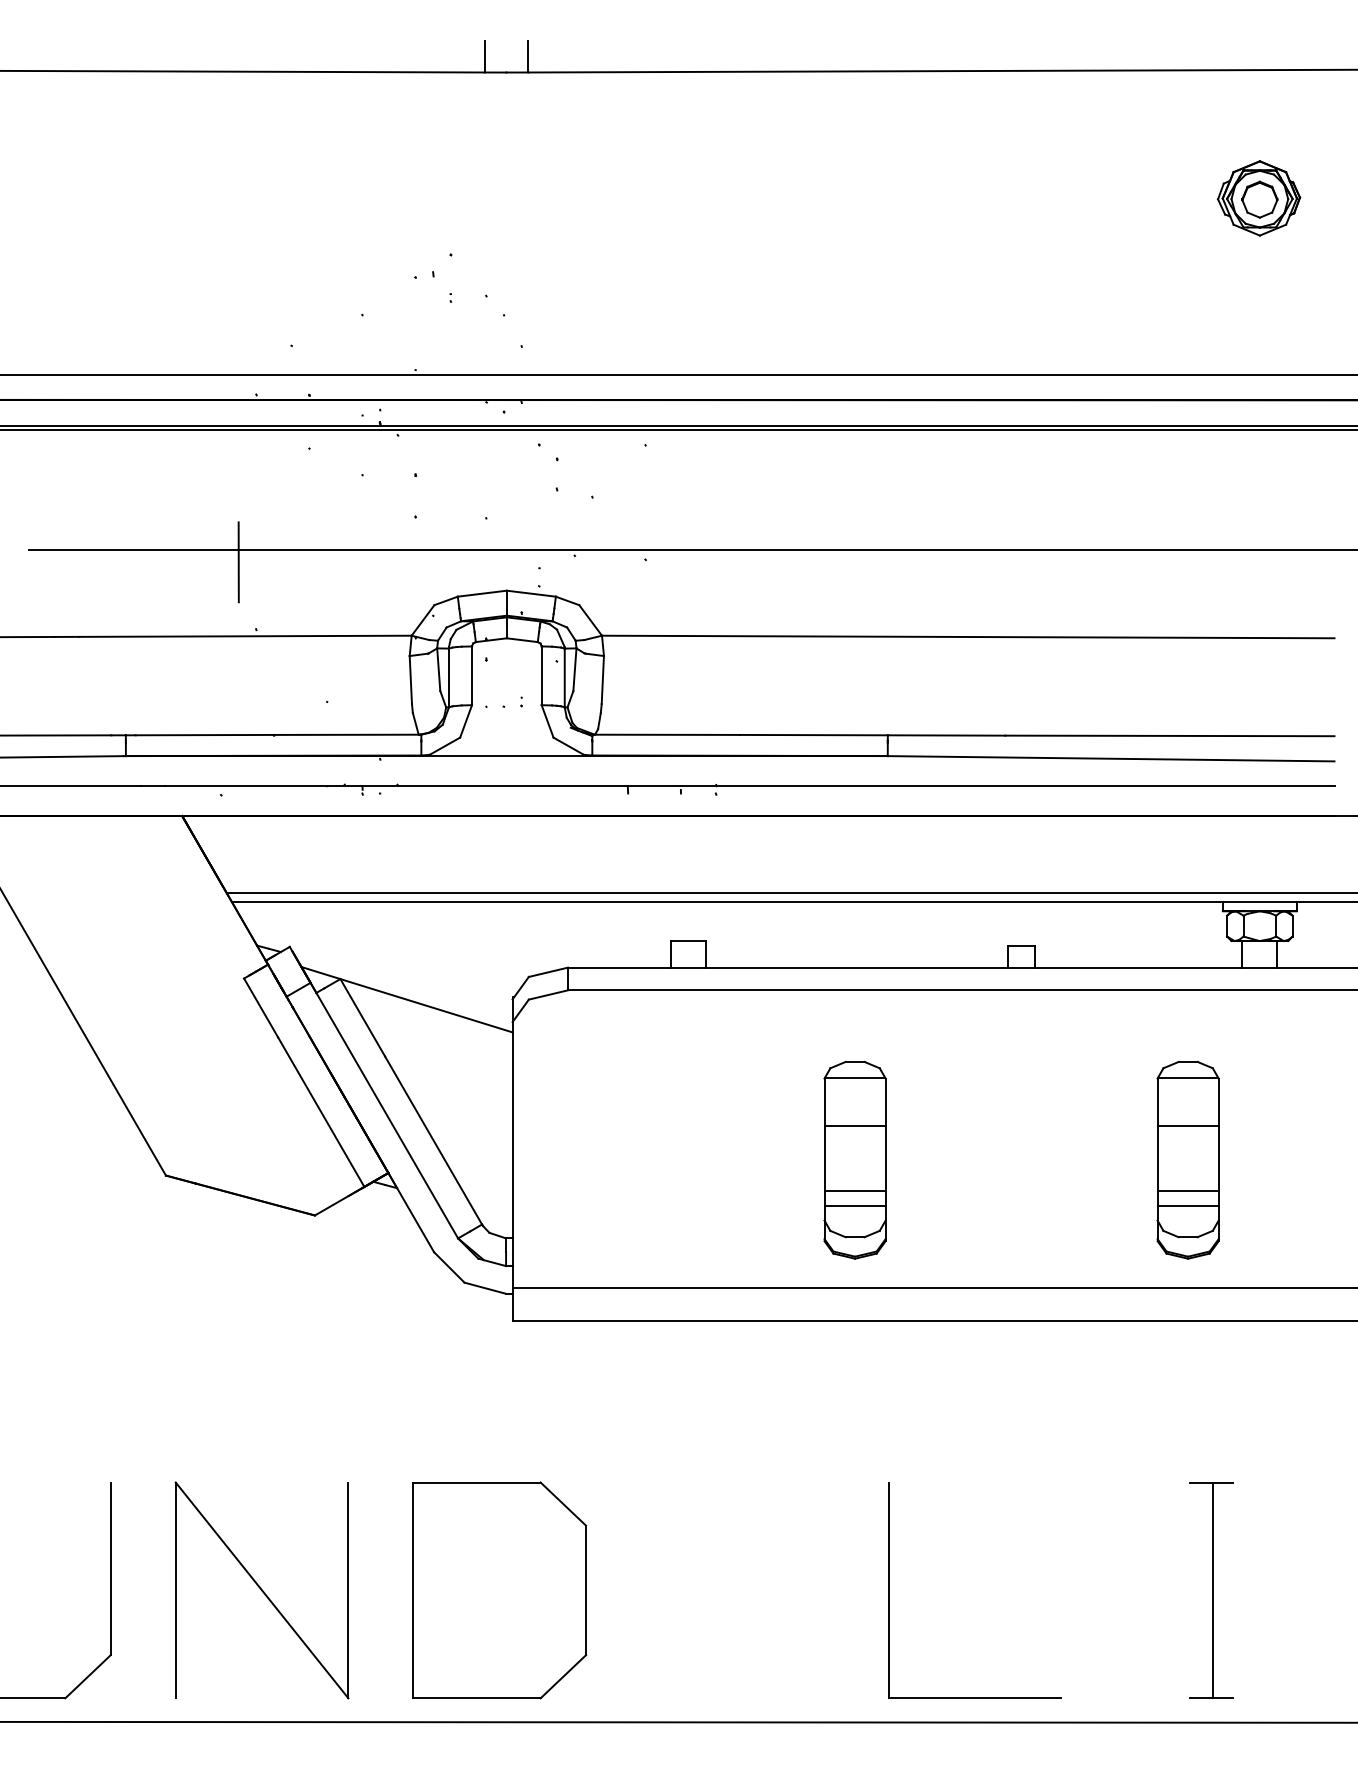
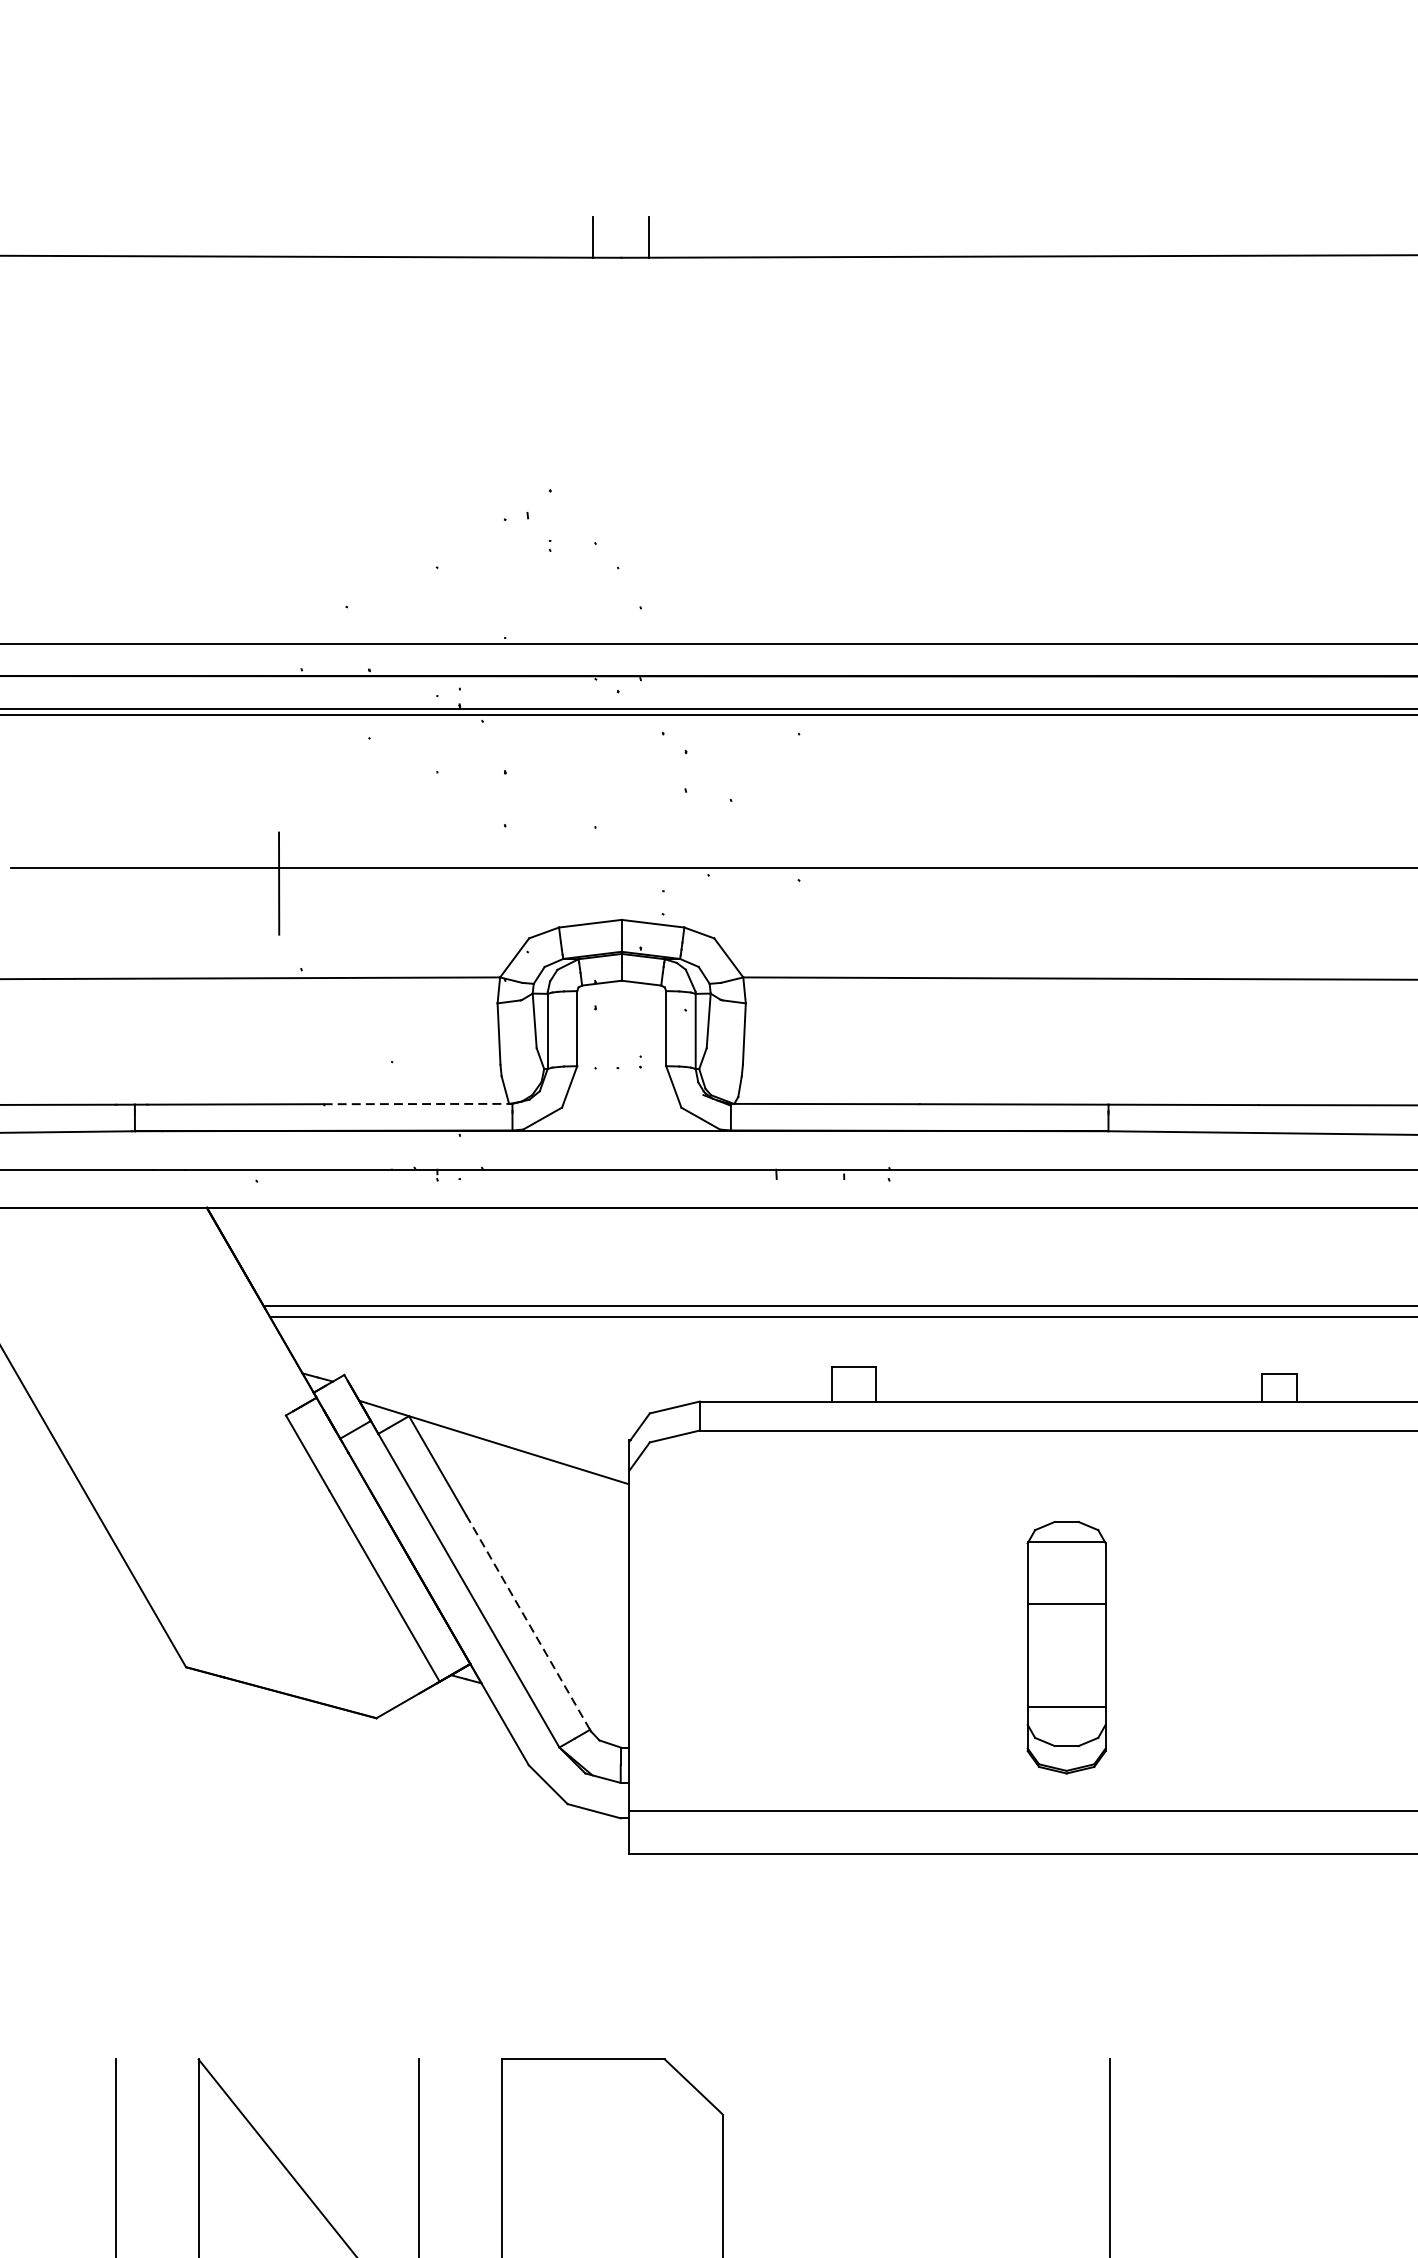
line: (347, 734) -> (418, 1103), solid -> dashed
line: (433, 1140) -> (527, 1622), solid -> dashed
line: (854, 1190) -> (1065, 1686), removed

